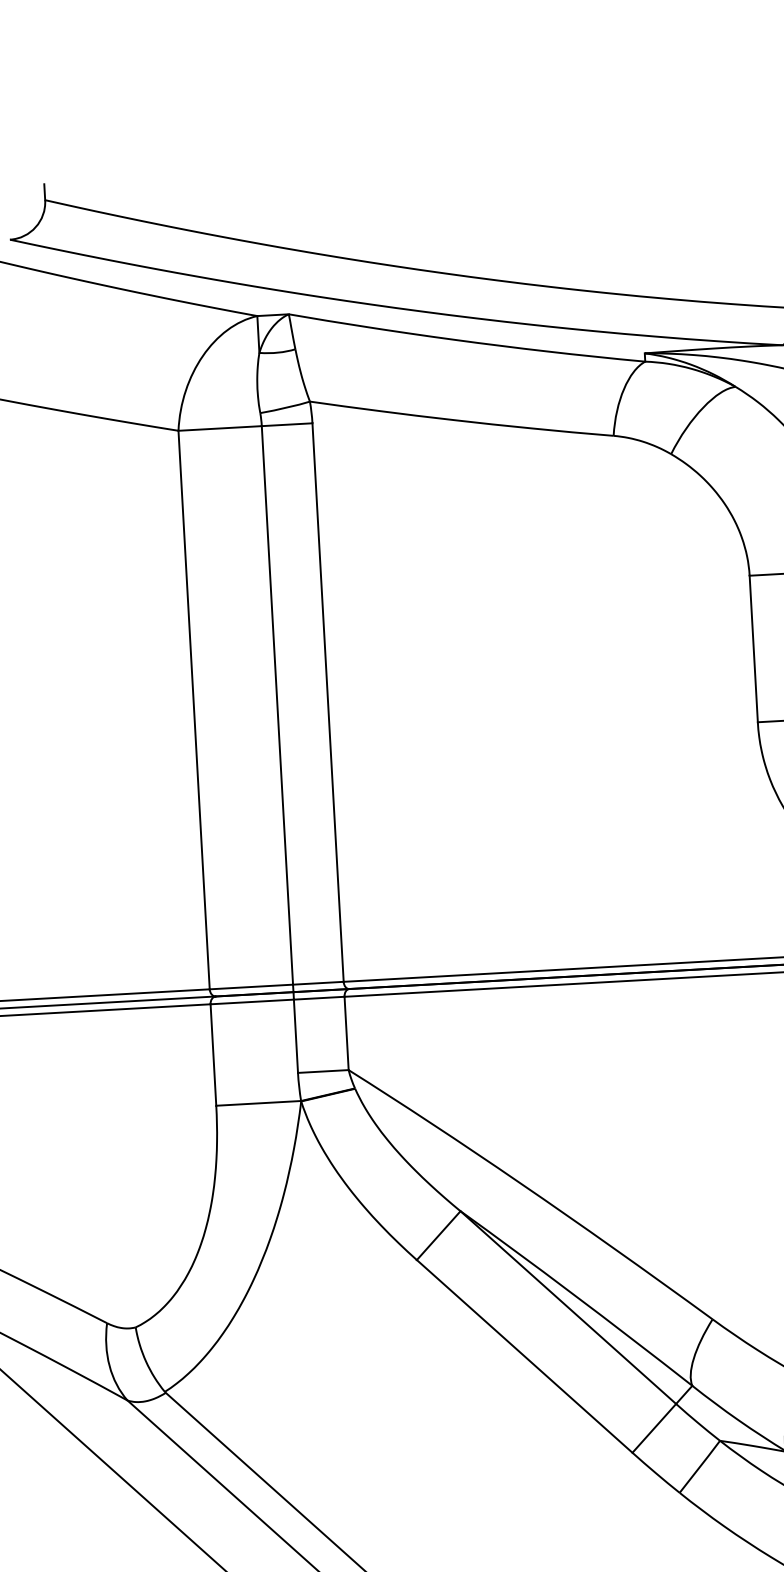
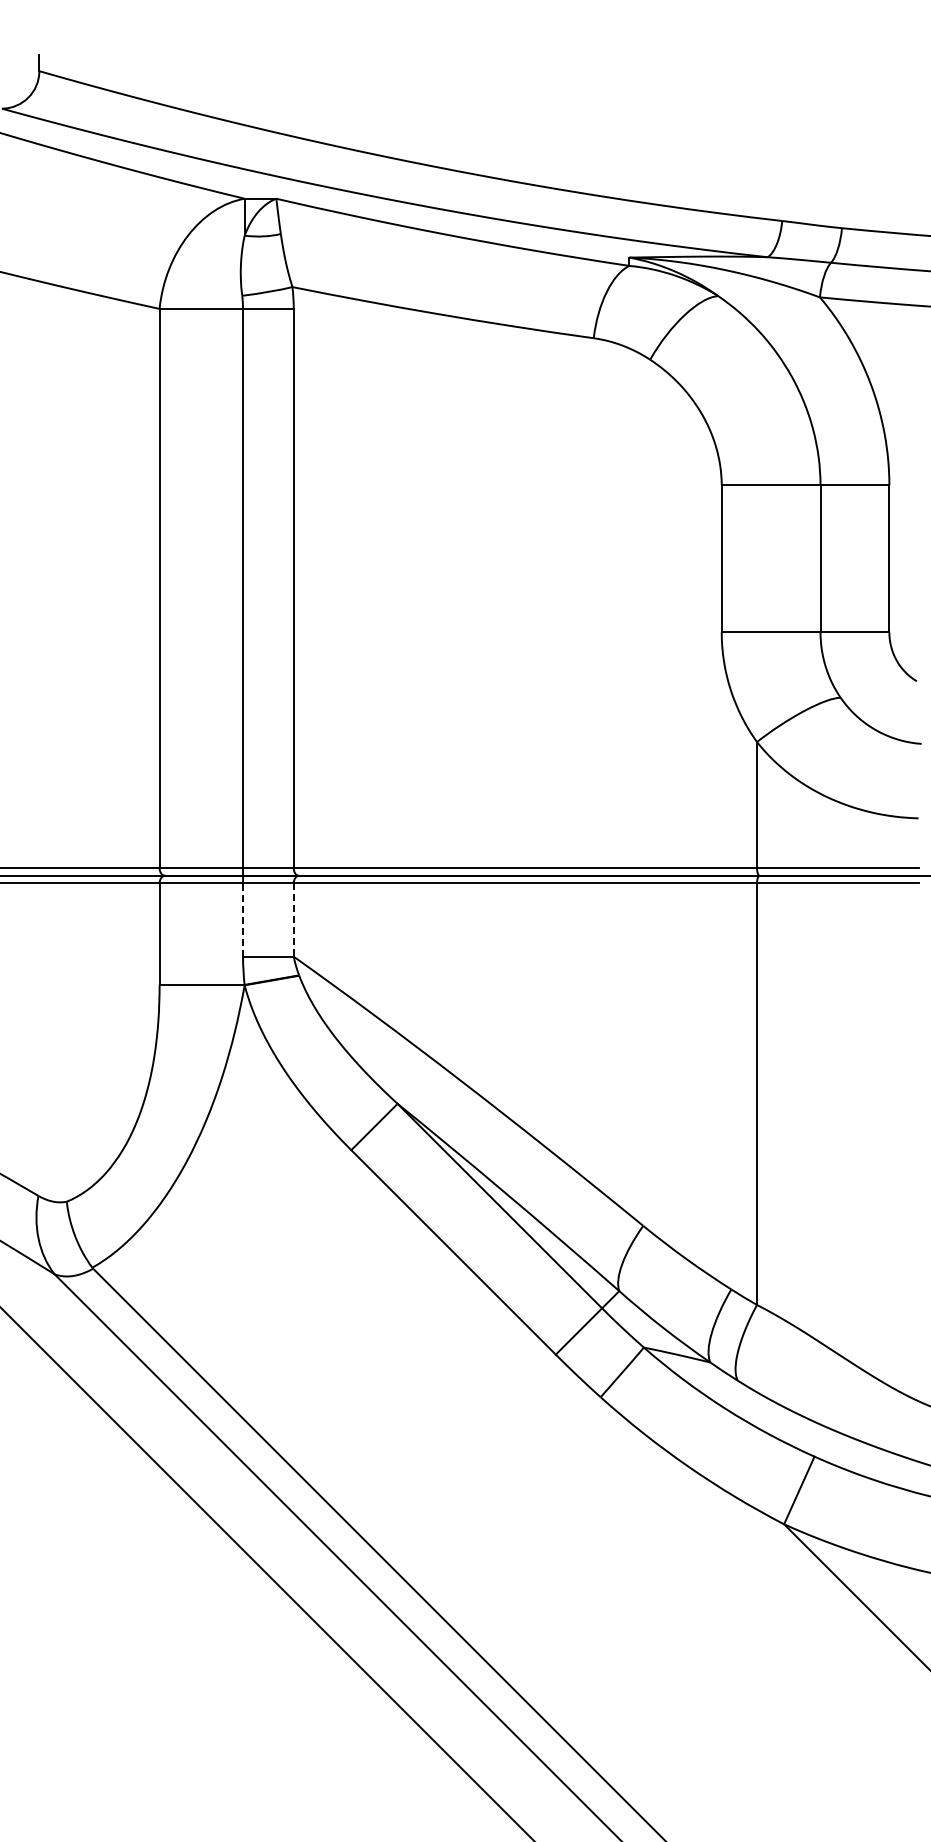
line: (346, 1032) -> (293, 919), solid -> dashed
line: (296, 1035) -> (243, 919), solid -> dashed

